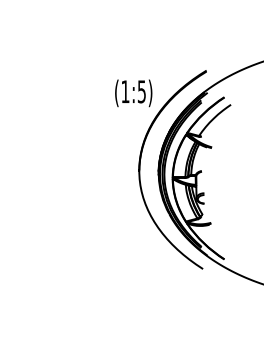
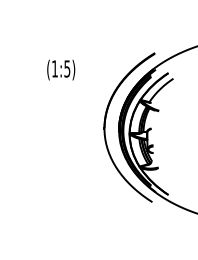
text: (133, 93) -> (61, 70), moved

